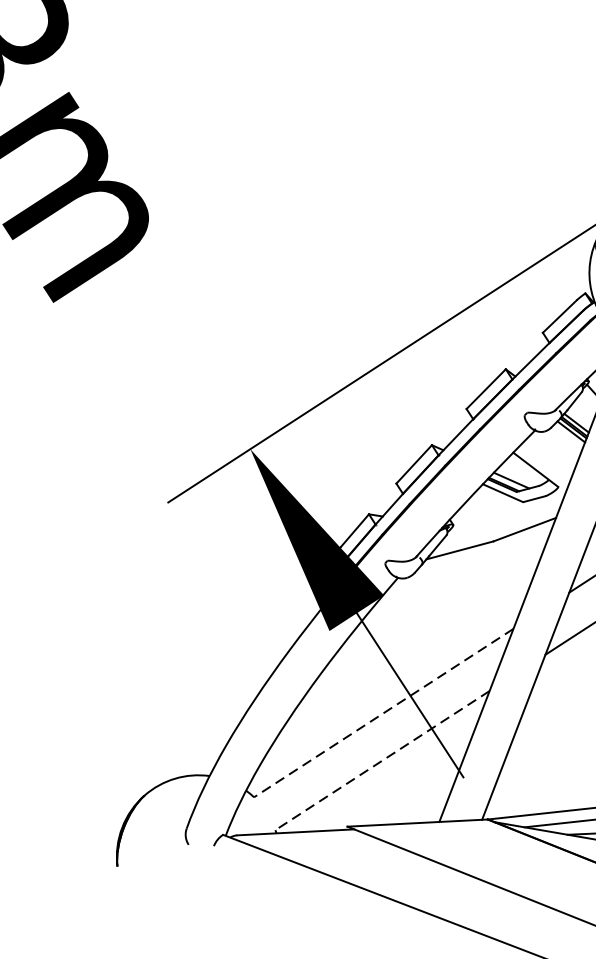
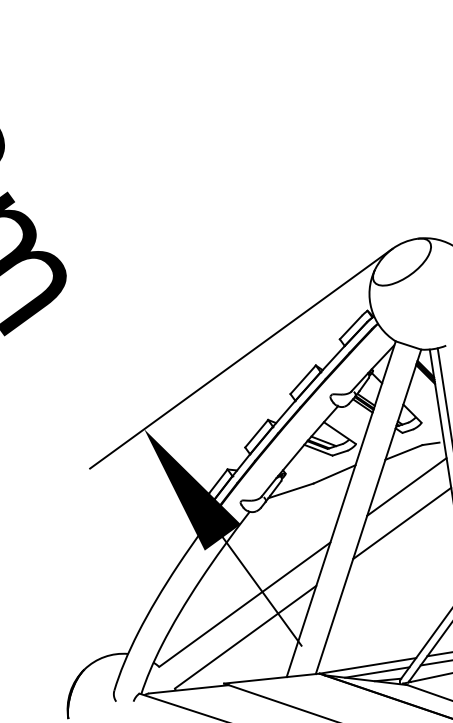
line: (383, 712) -> (244, 604), dashed -> solid
line: (382, 761) -> (245, 637), dashed -> solid

